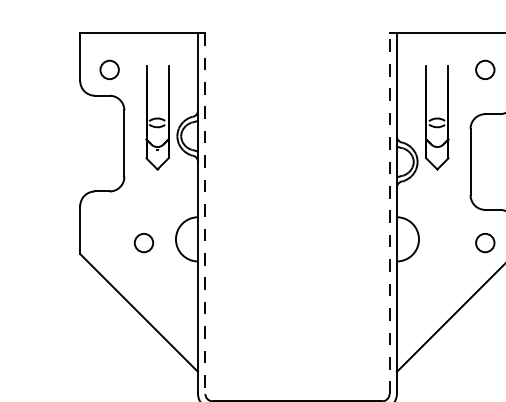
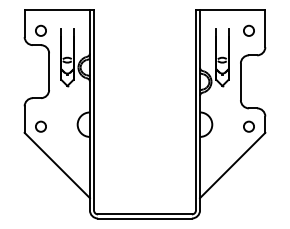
line: (206, 213) -> (94, 110), dashed -> solid
line: (388, 213) -> (195, 110), dashed -> solid
circle: (143, 242) -> (40, 126), moved

